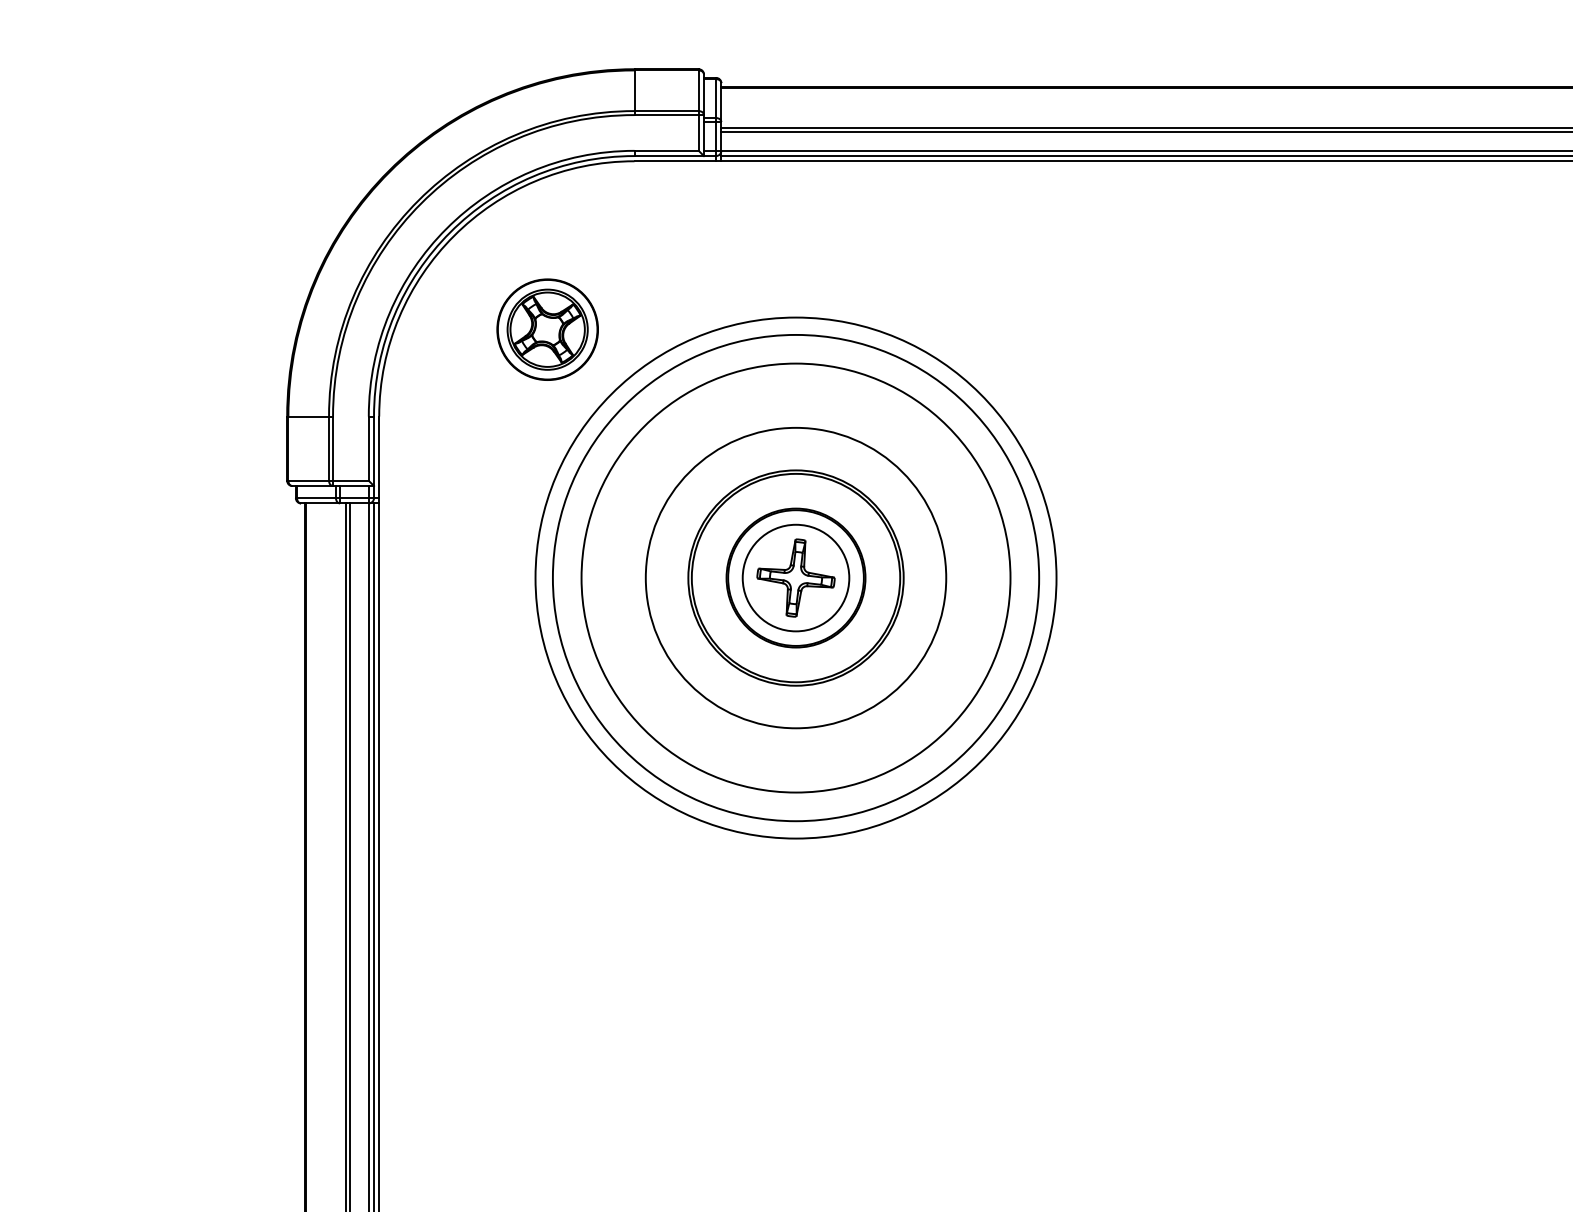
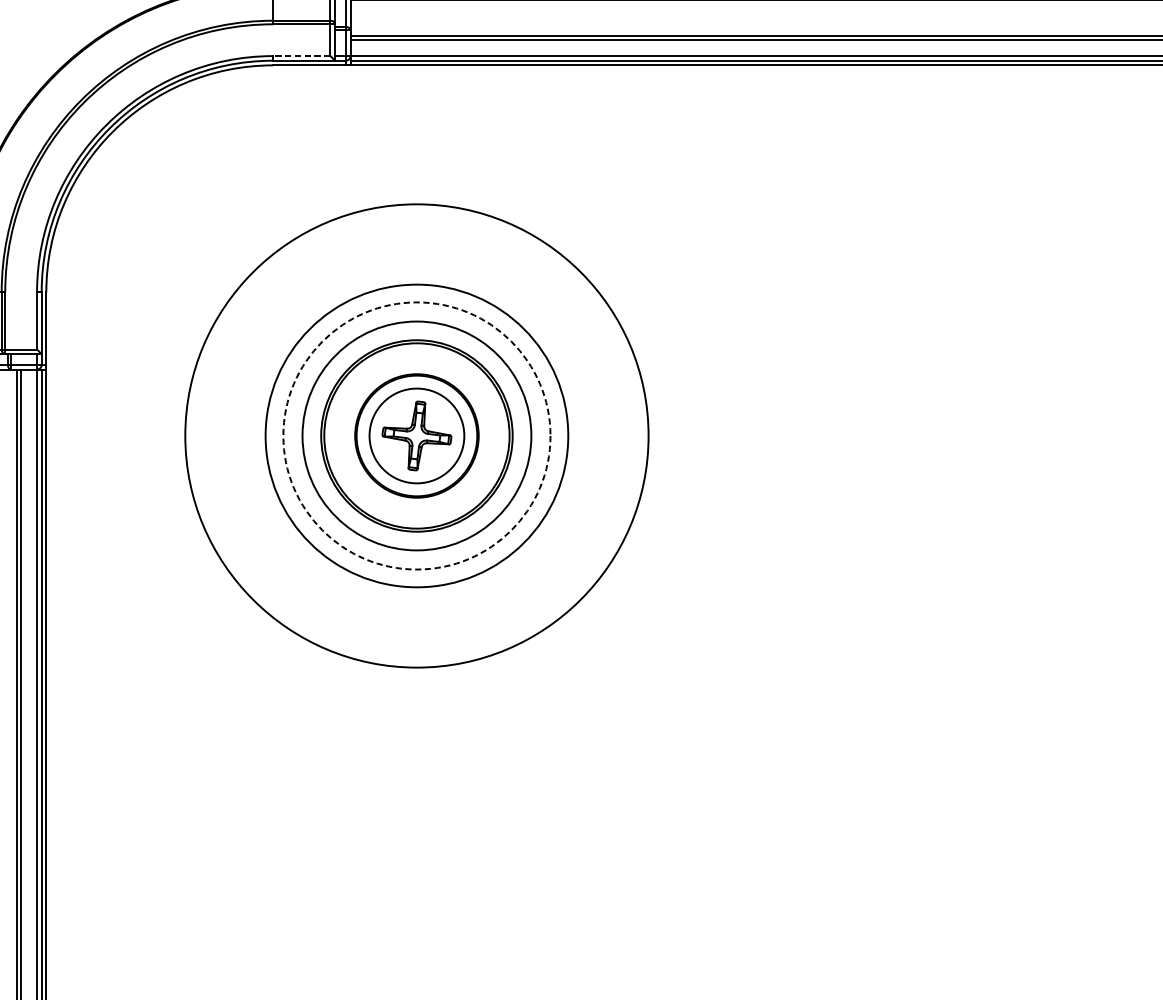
line: (666, 150) -> (301, 55), solid -> dashed
part: (547, 329) -> (195, 214), removed
circle: (795, 577) -> (416, 435), size x0.6
circle: (795, 577) -> (416, 435), size x0.7
circle: (795, 577) -> (416, 435), solid -> dashed

